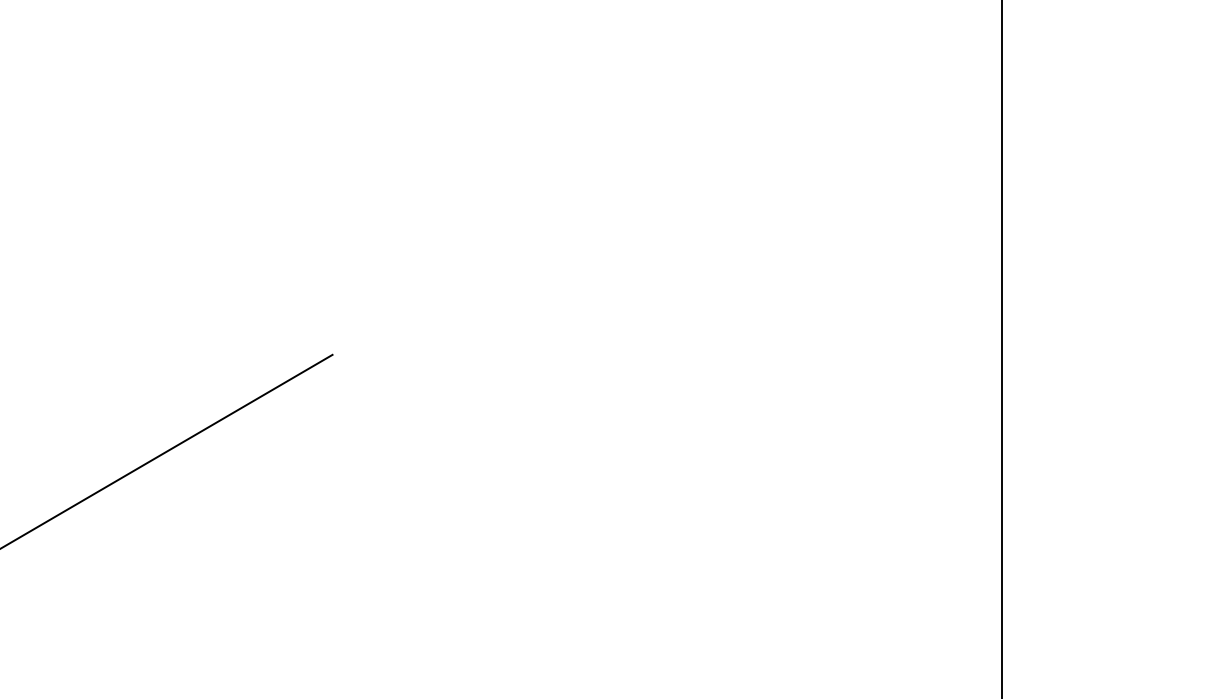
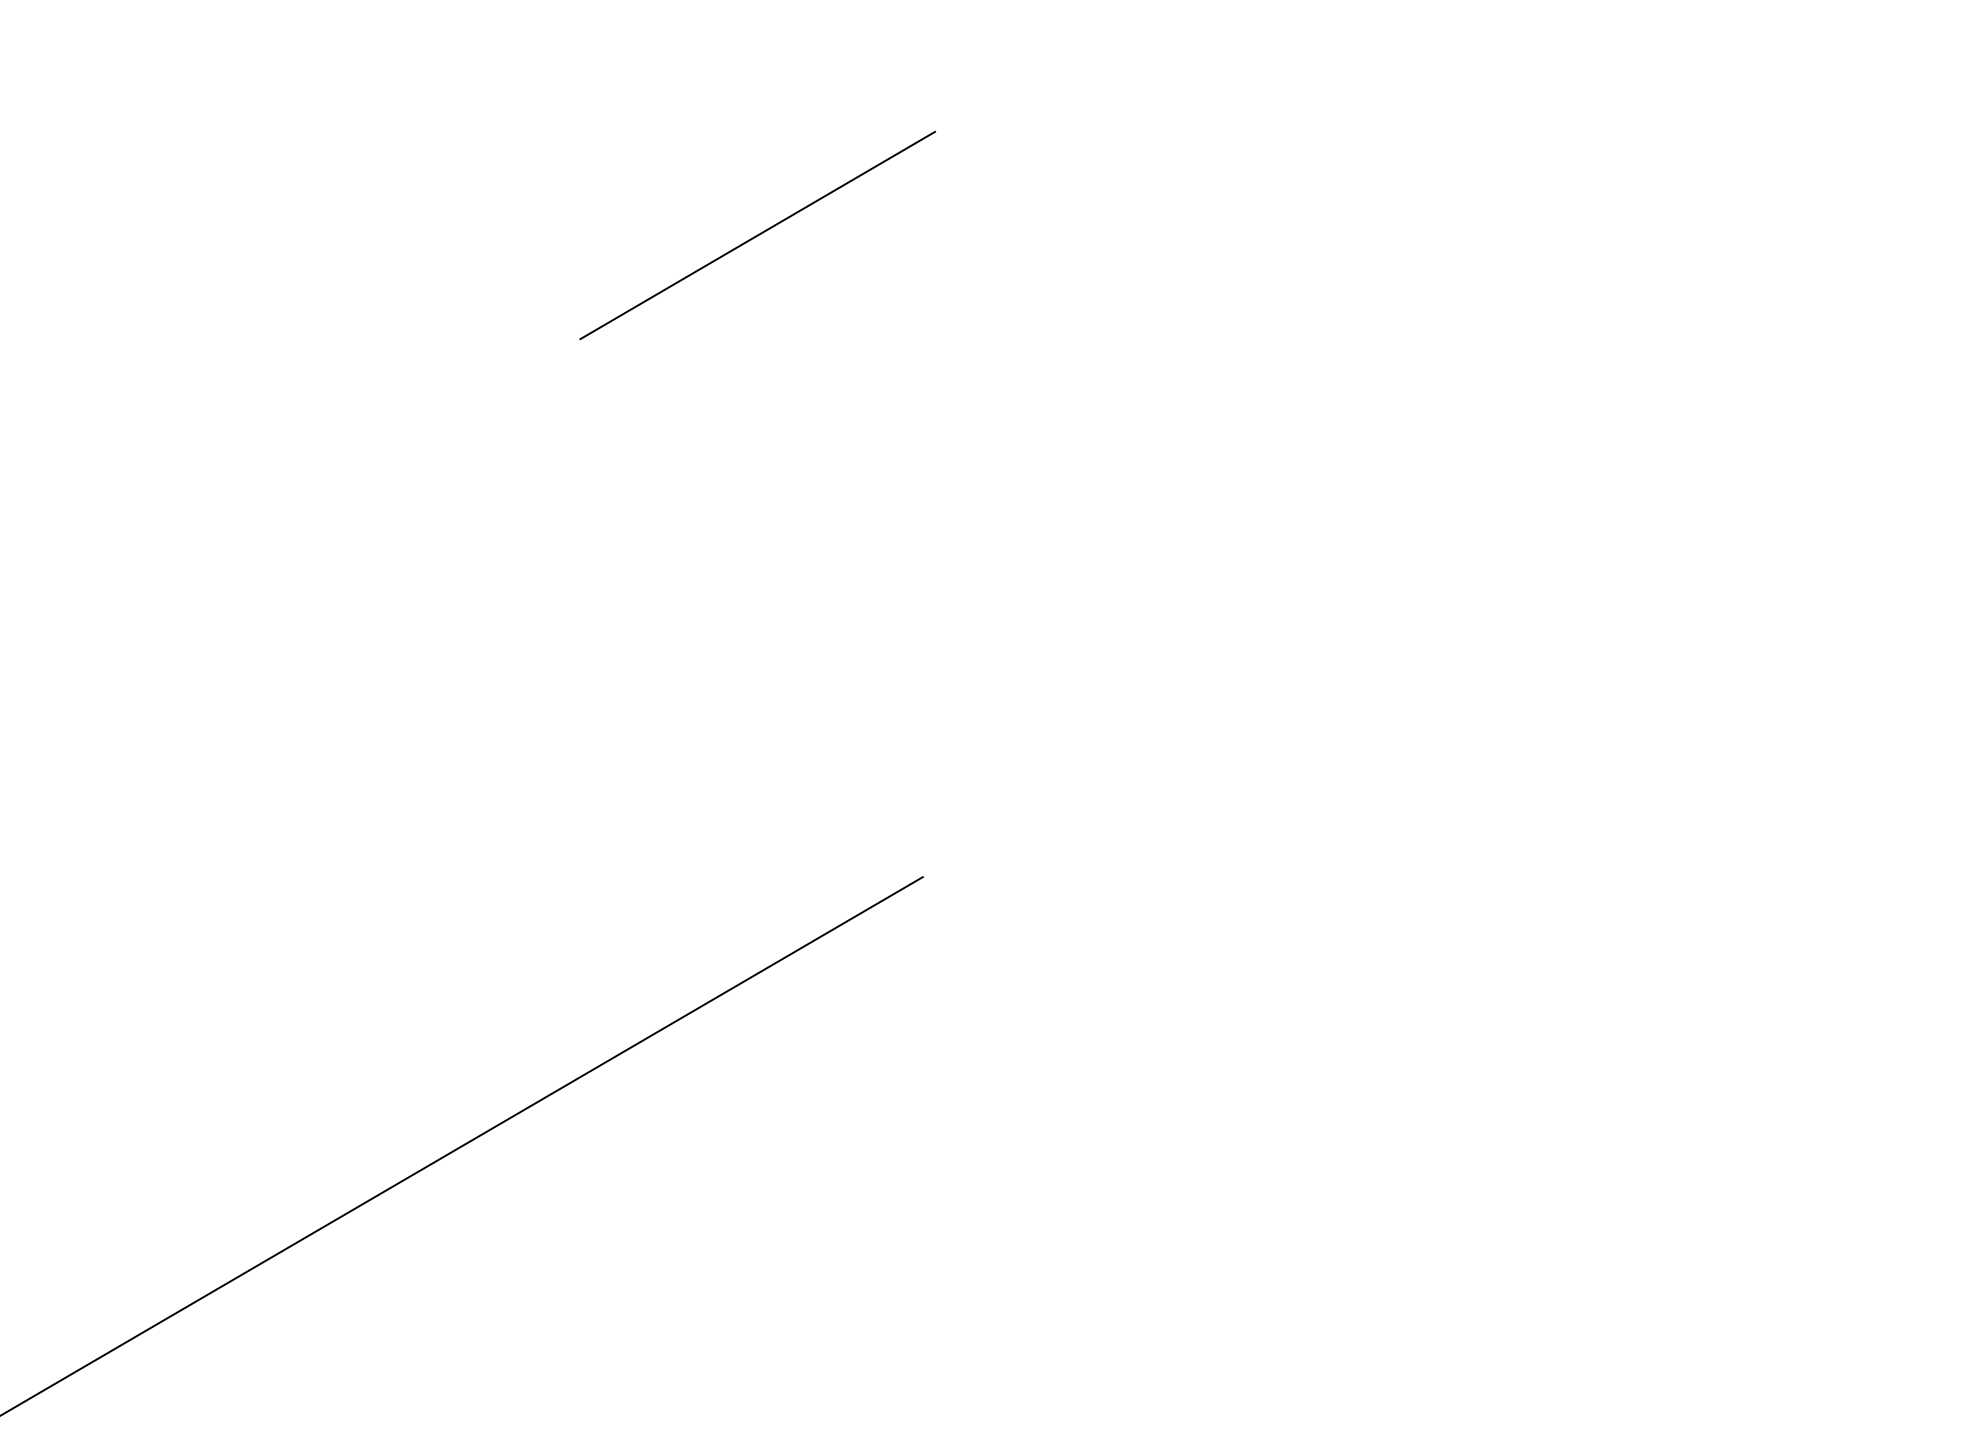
line: (256, 58) -> (758, 235), added

